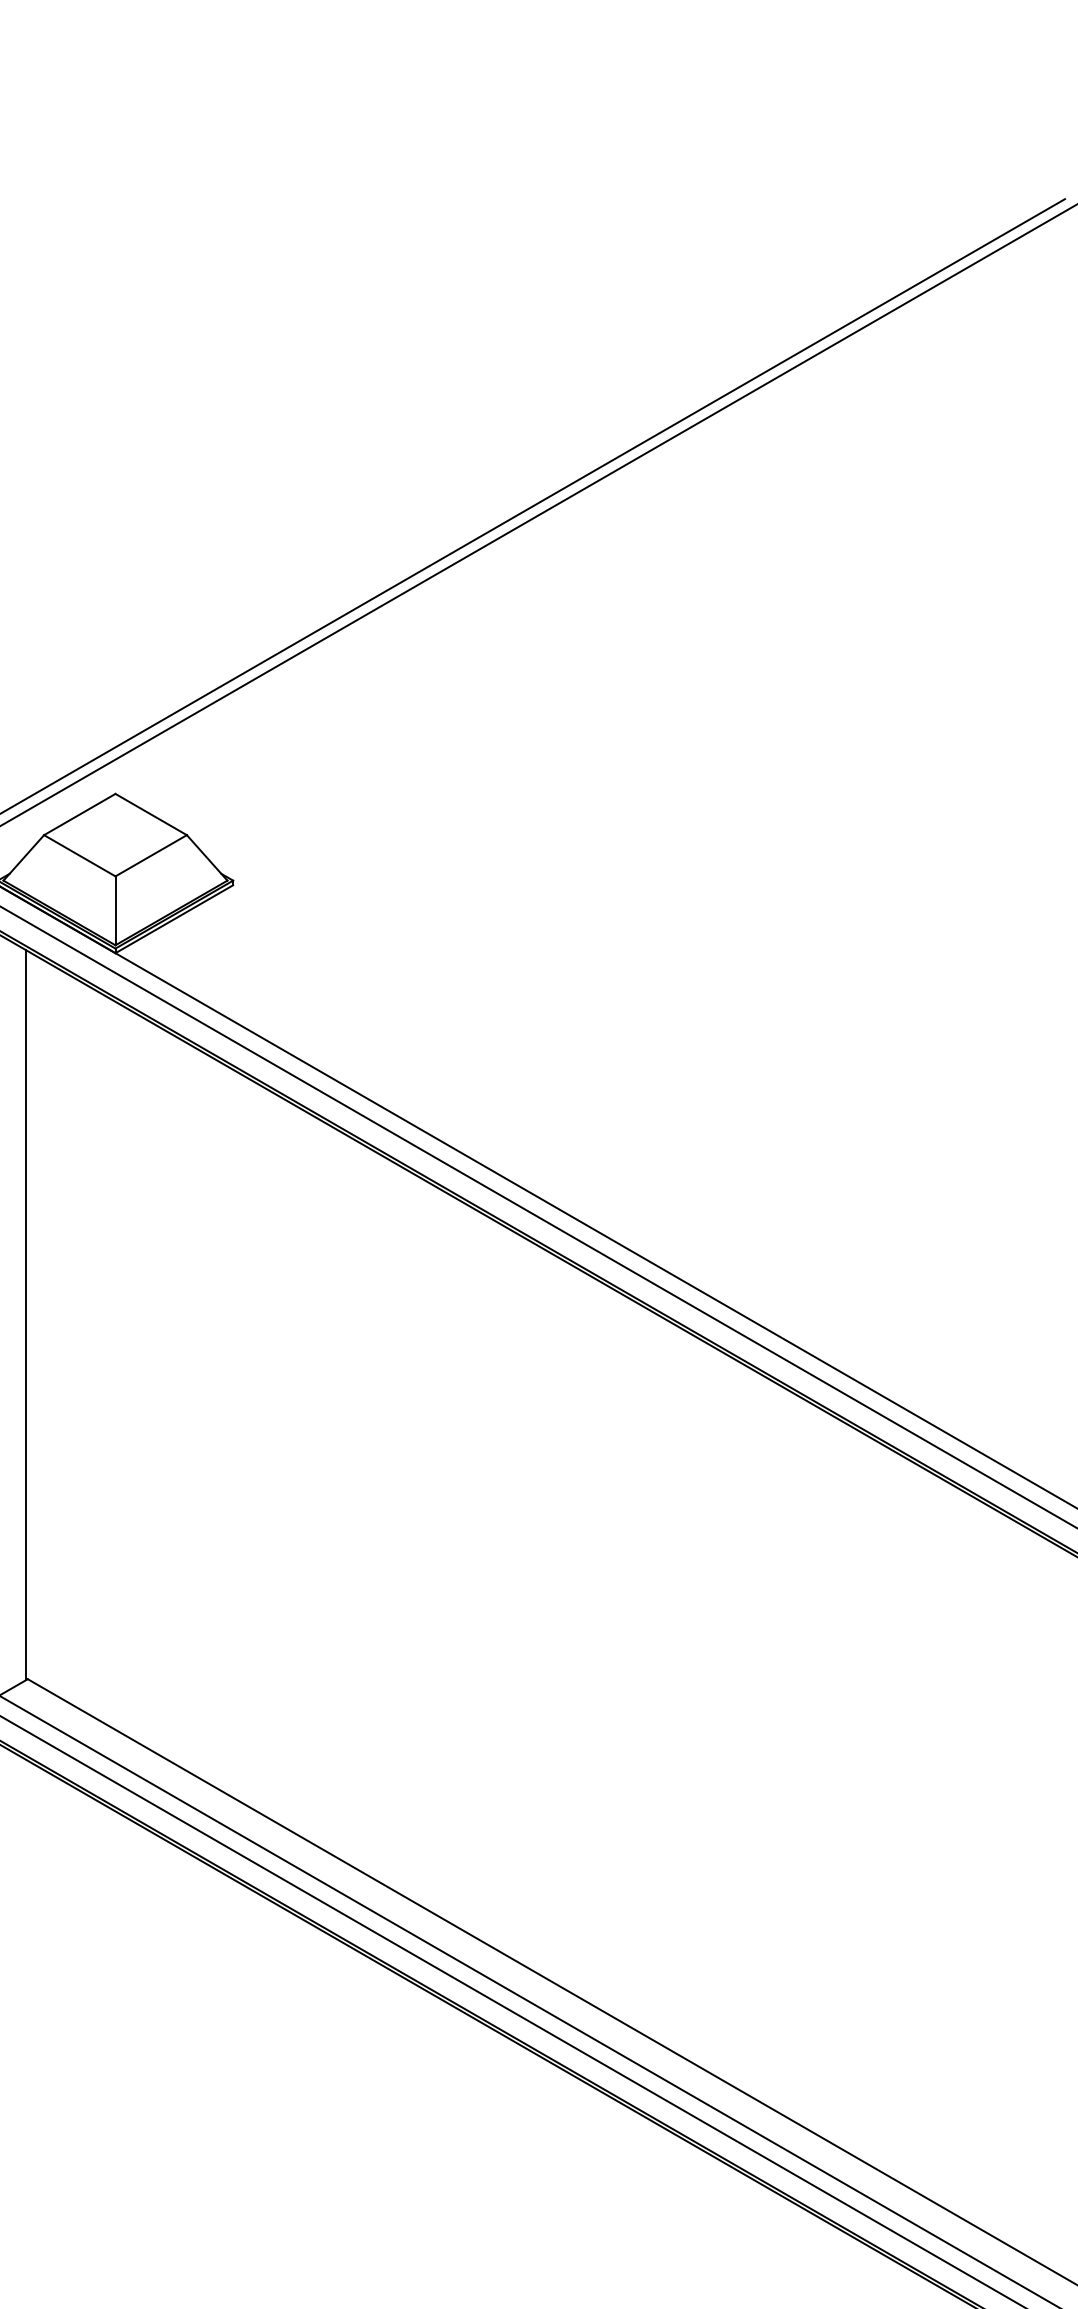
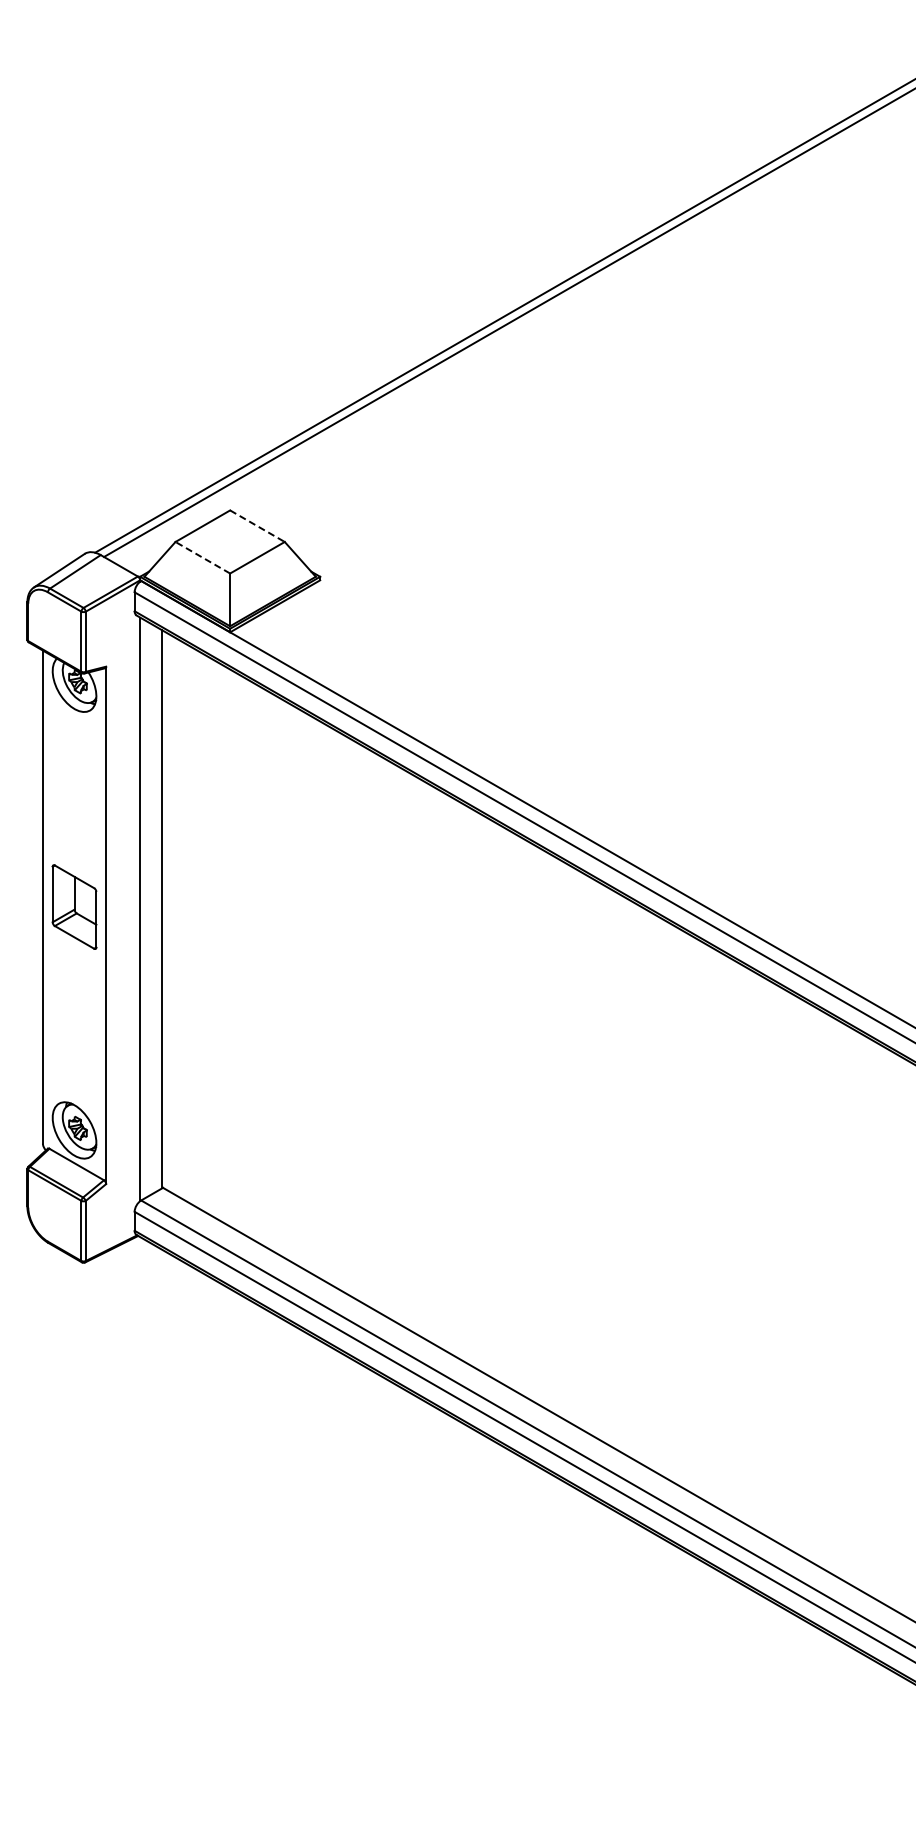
line: (151, 814) -> (257, 526), solid -> dashed
line: (79, 855) -> (202, 557), solid -> dashed

